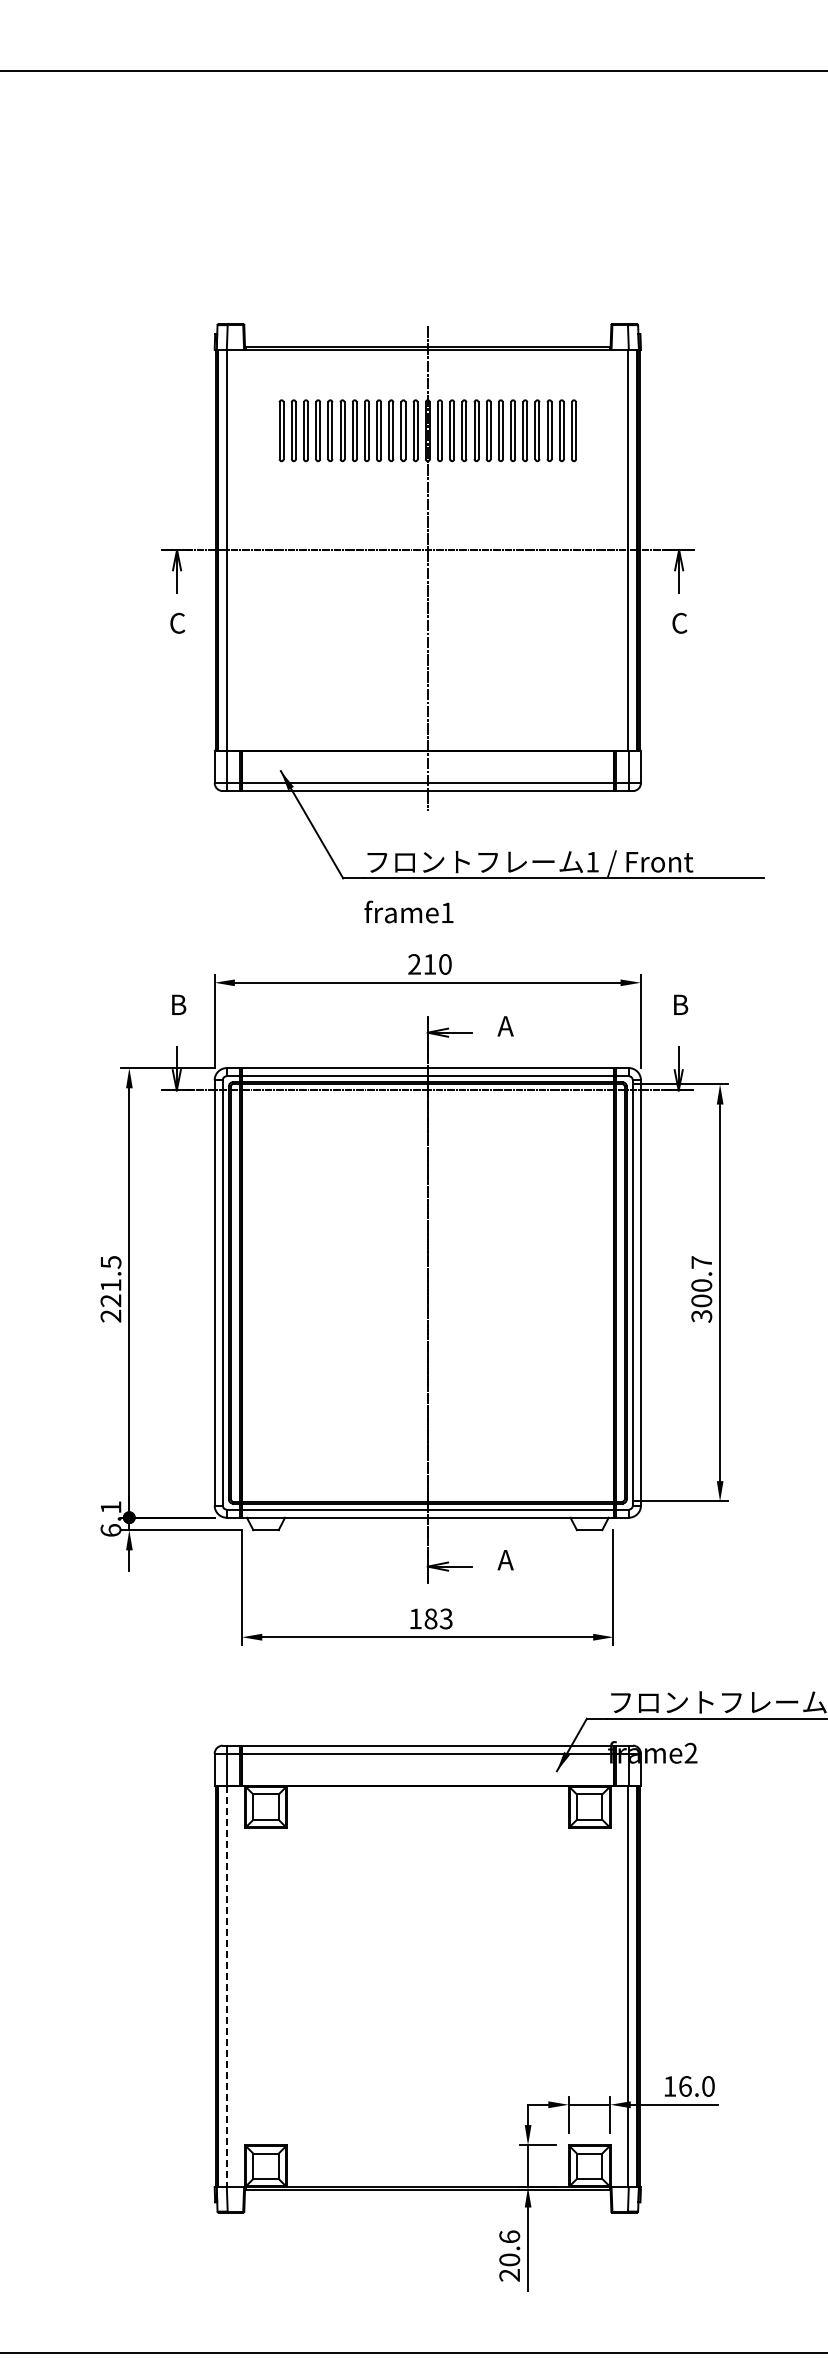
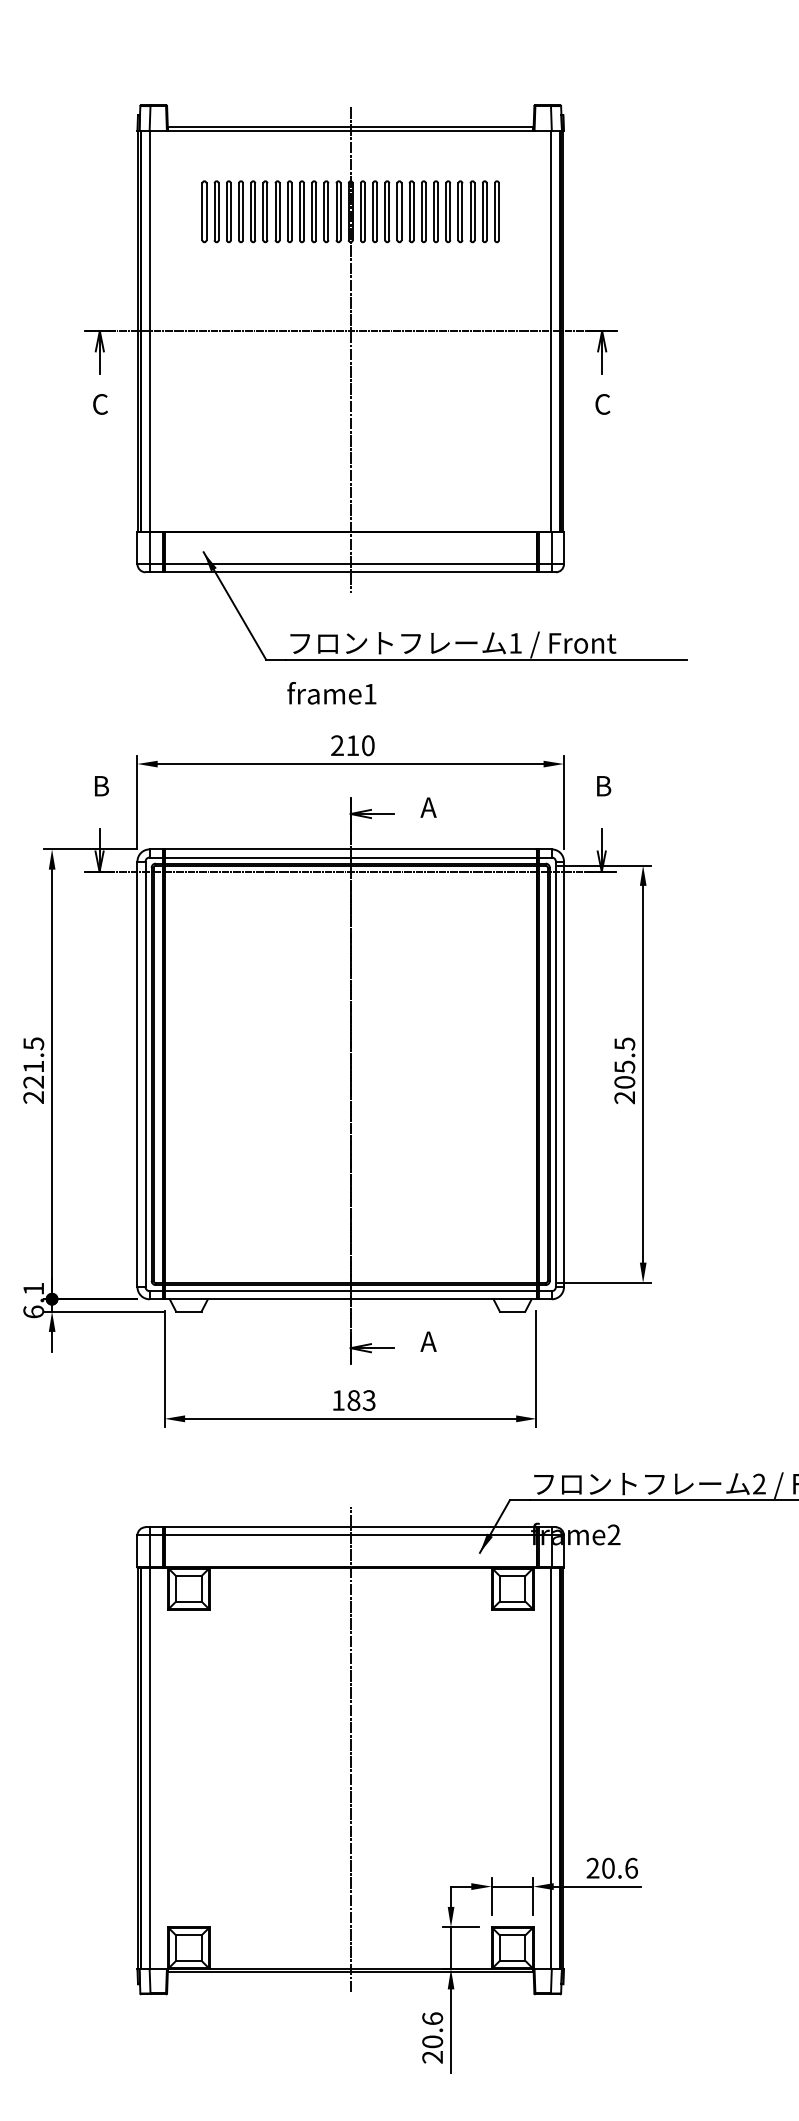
text: (701, 1289) -> (624, 1070), 300.7 -> 205.5
line: (427, 1967) -> (350, 1749), added
line: (227, 1987) -> (150, 1769), dashed -> solid
text: (688, 2086) -> (611, 1868), 16.0 -> 20.6

